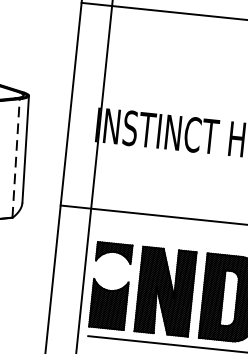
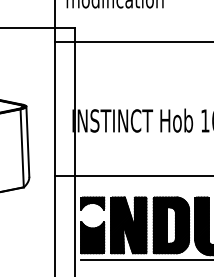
line: (16, 158) -> (22, 148), dashed -> solid

